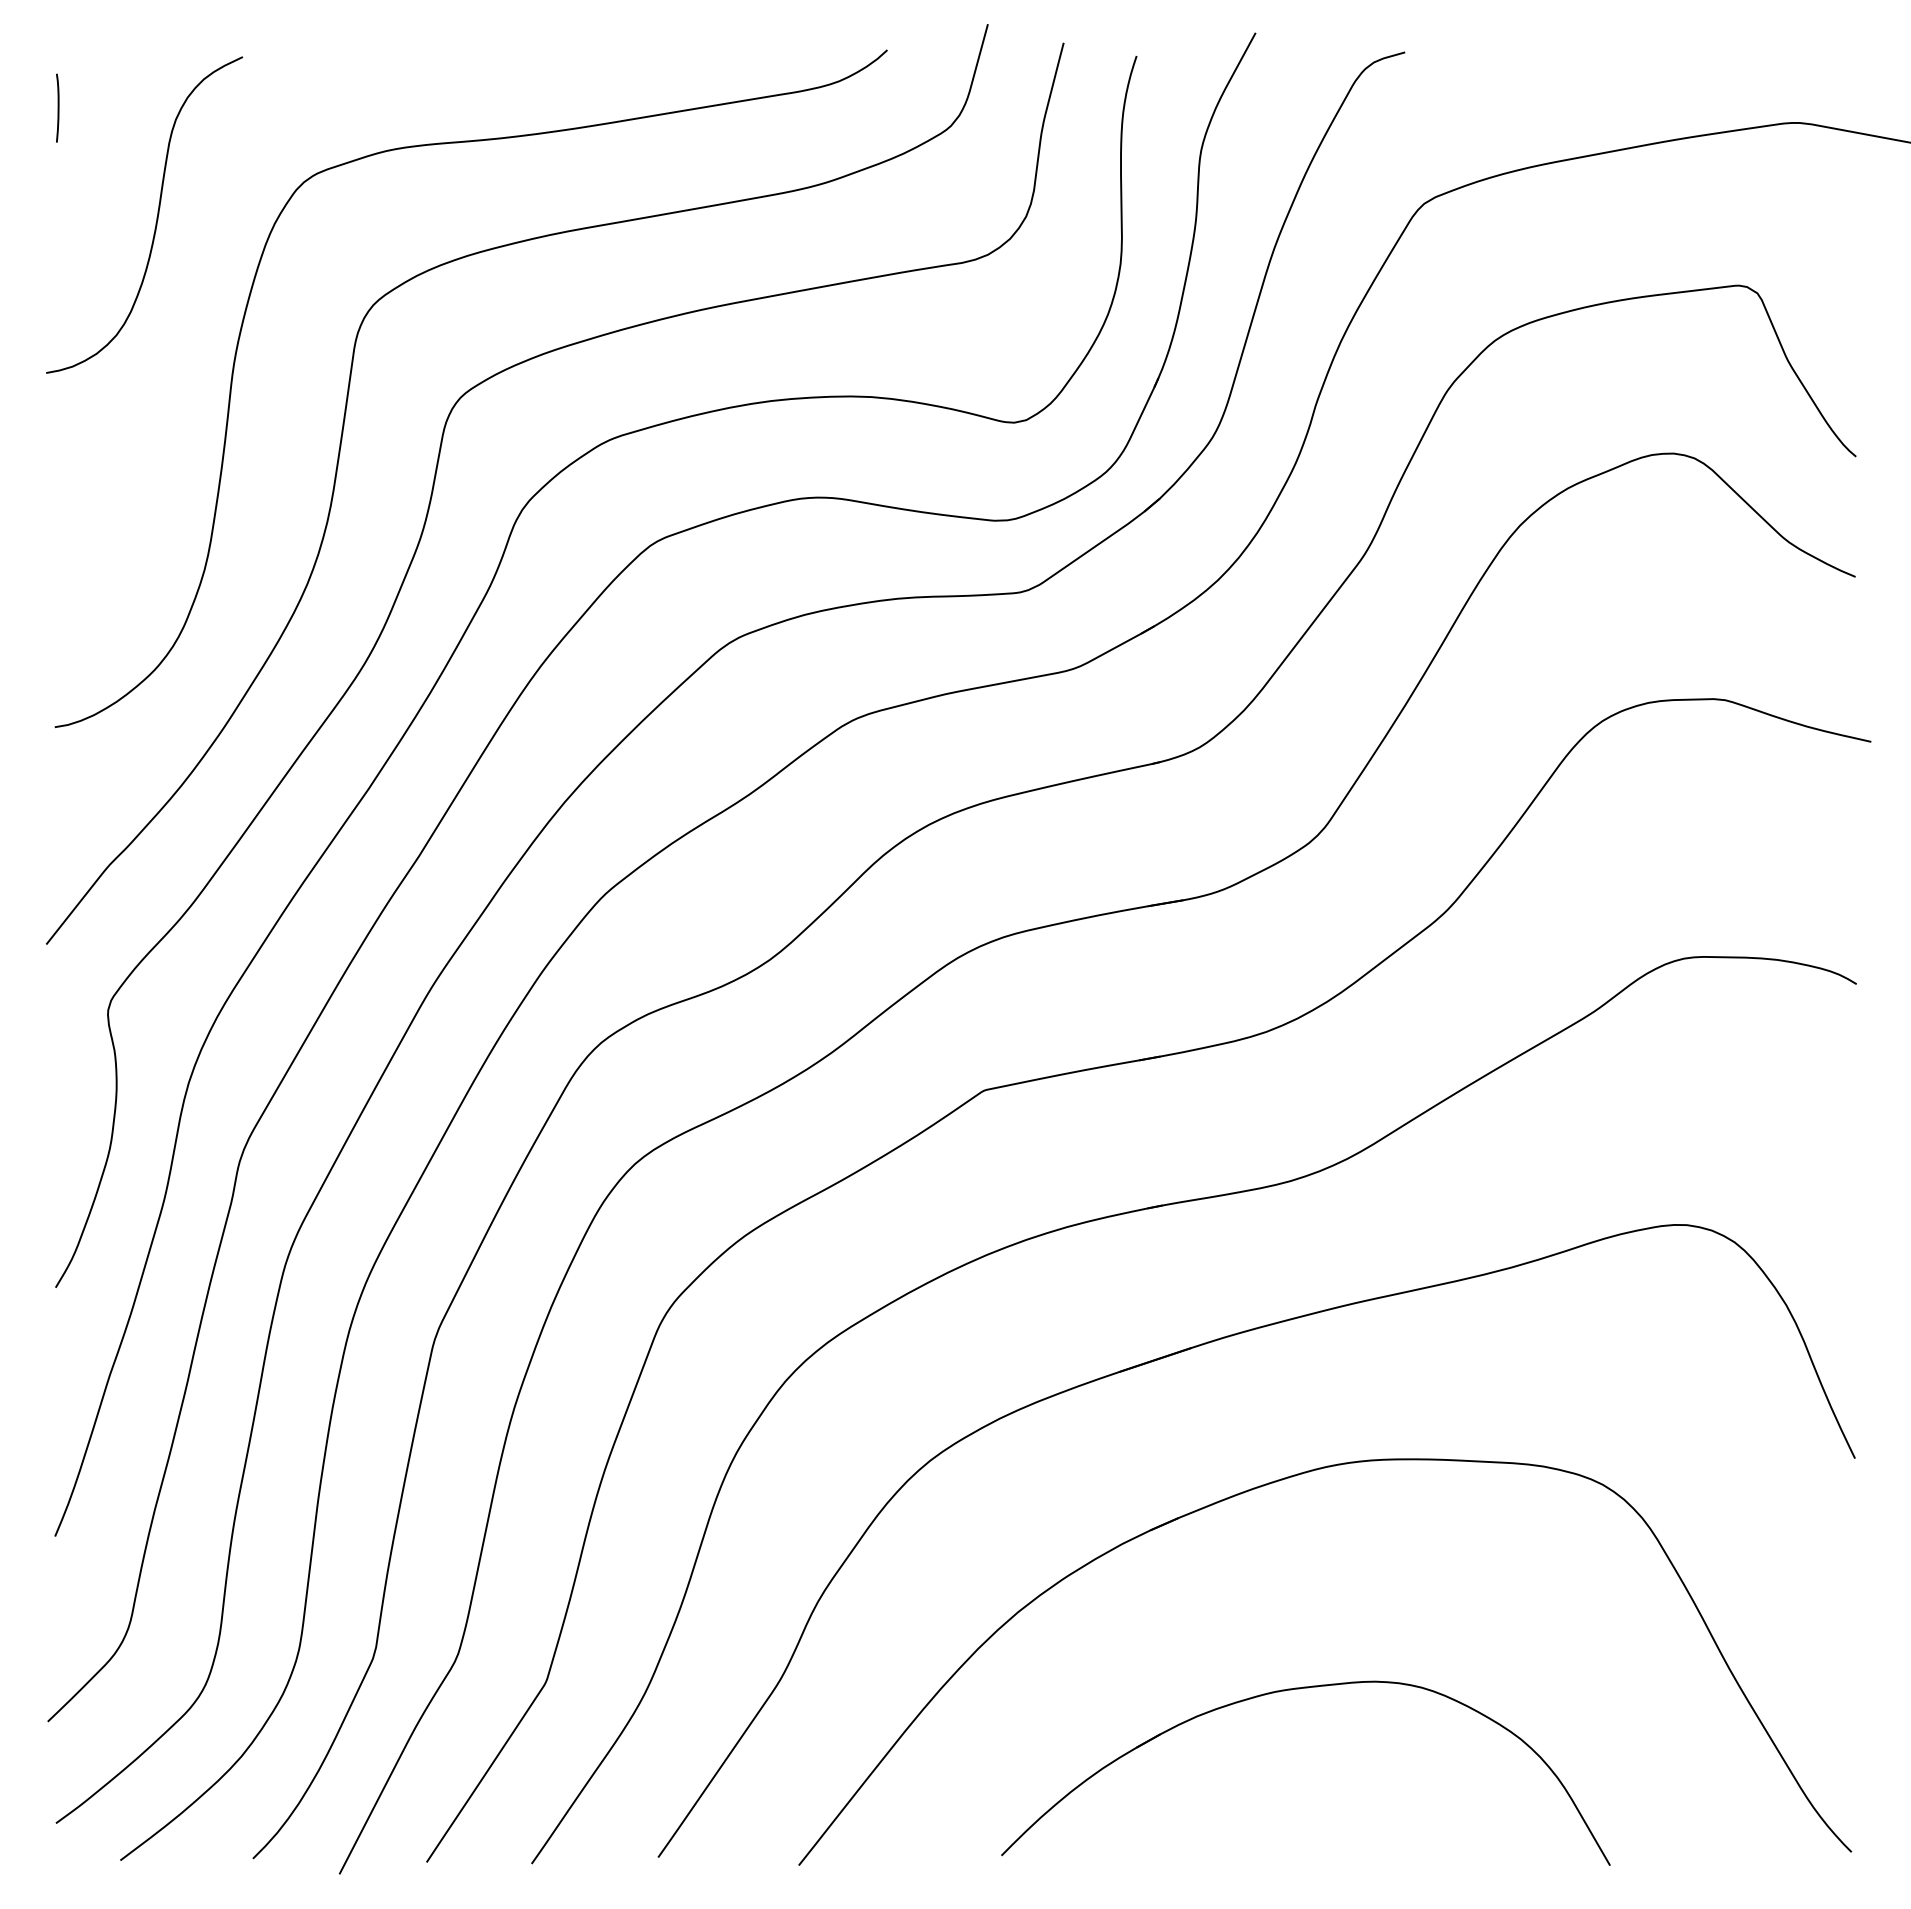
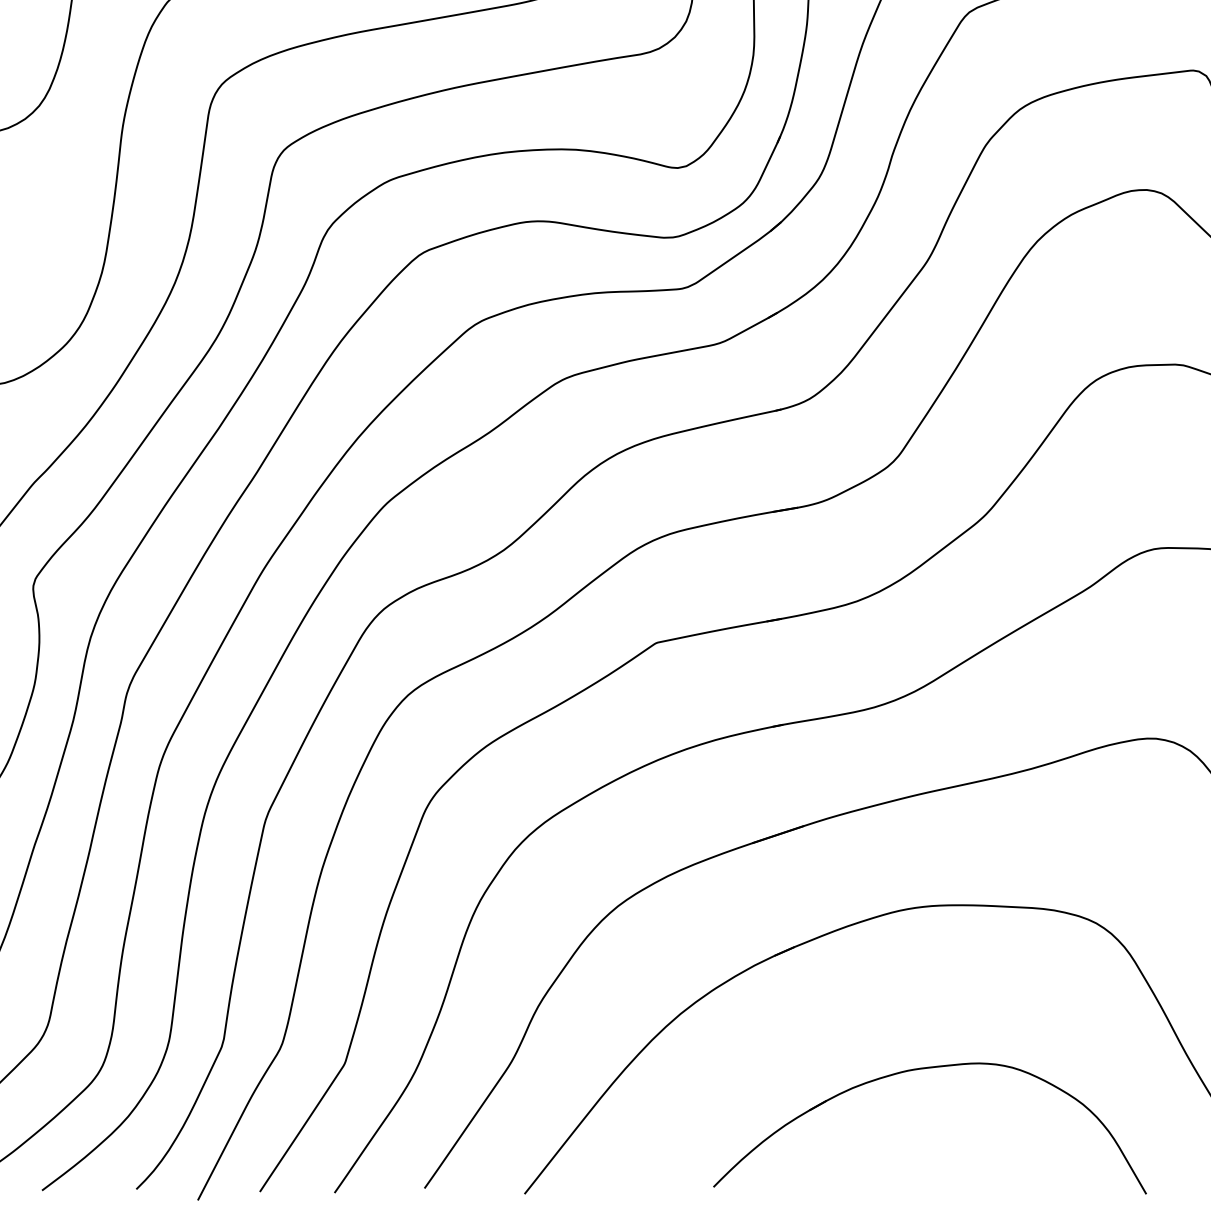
part: (1291, 1690) -> (919, 1069), moved

